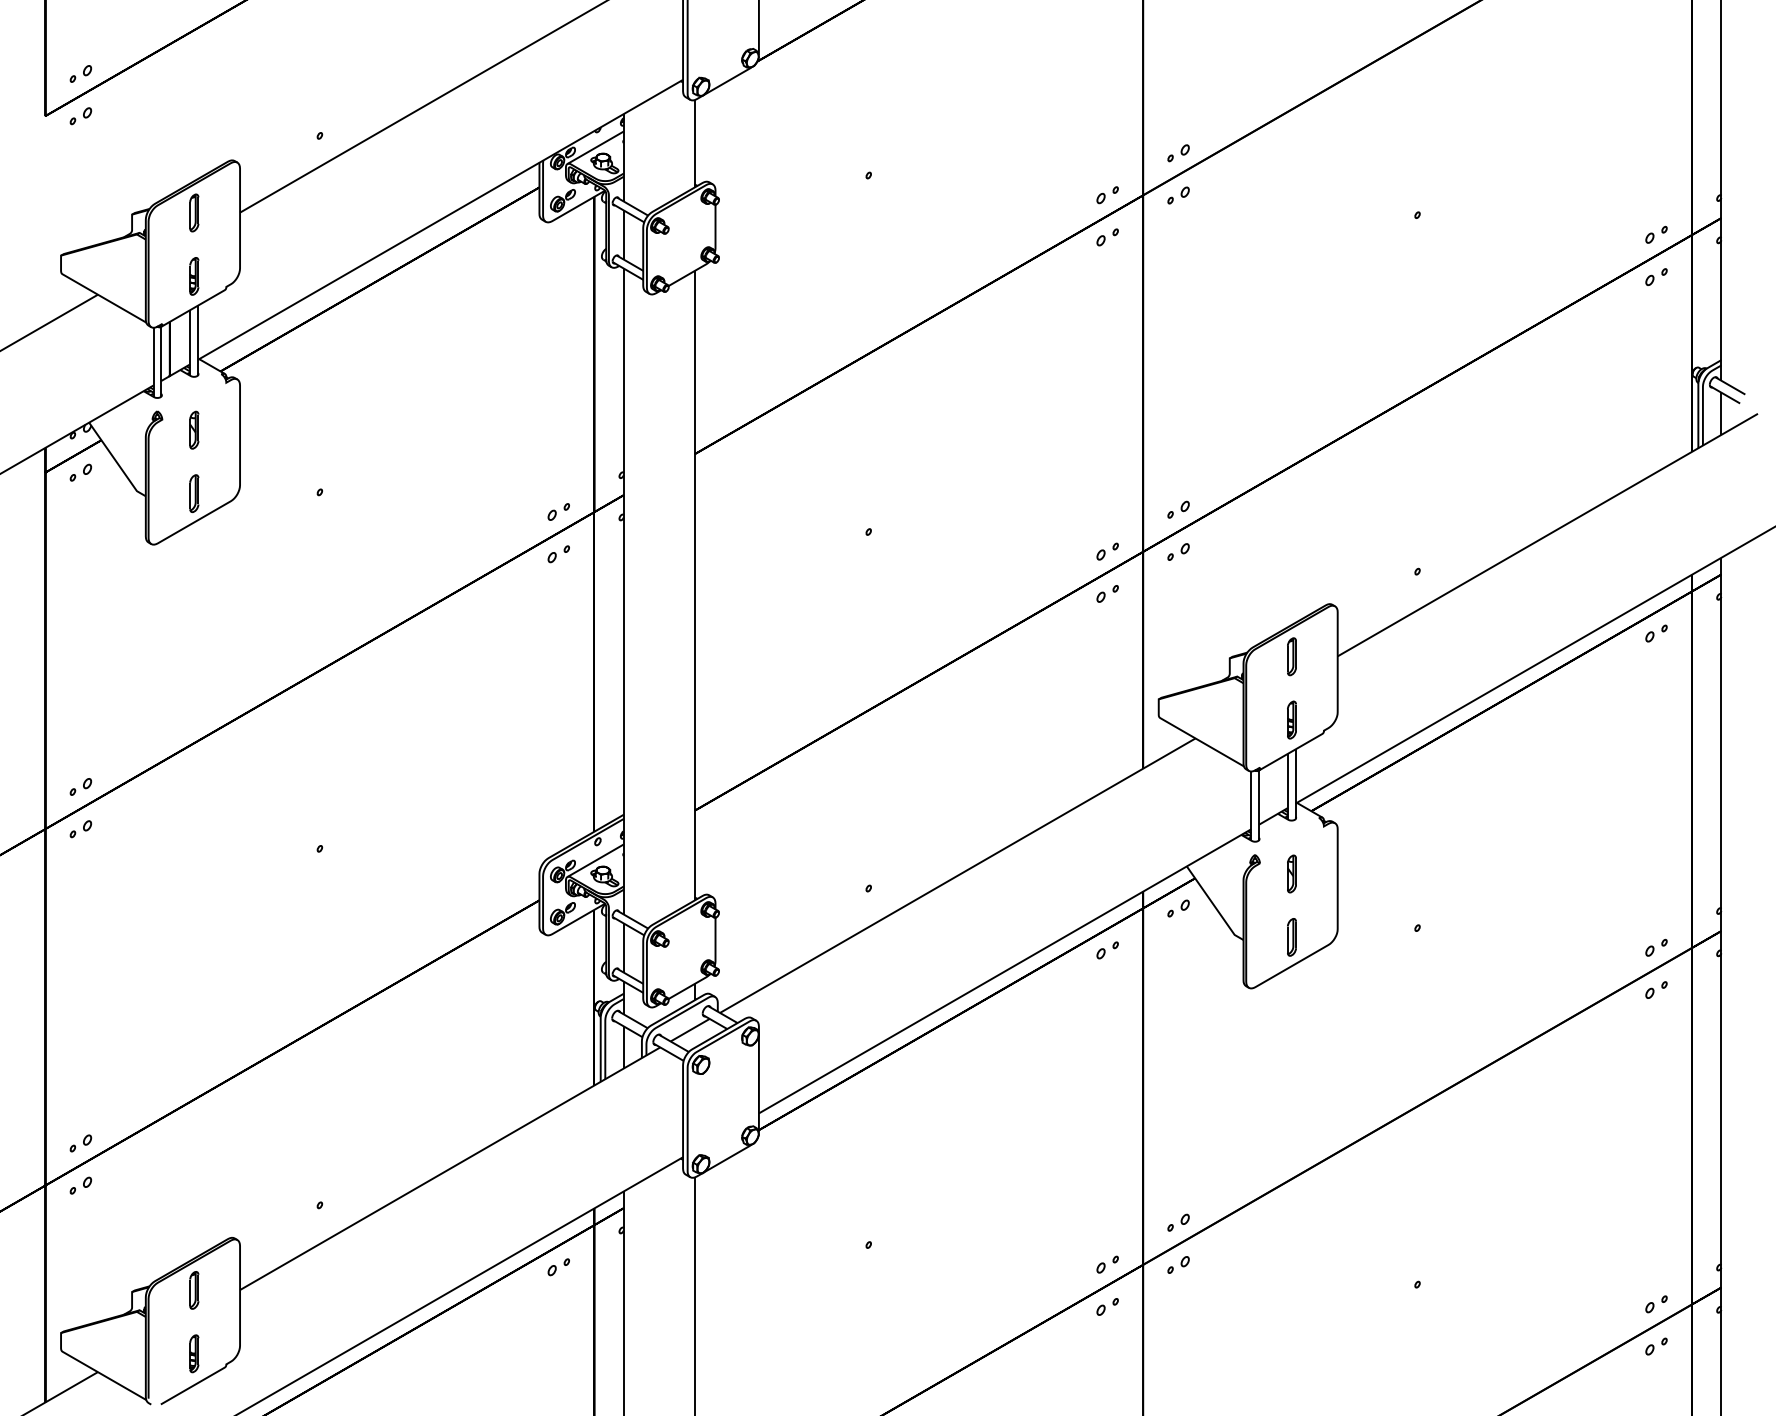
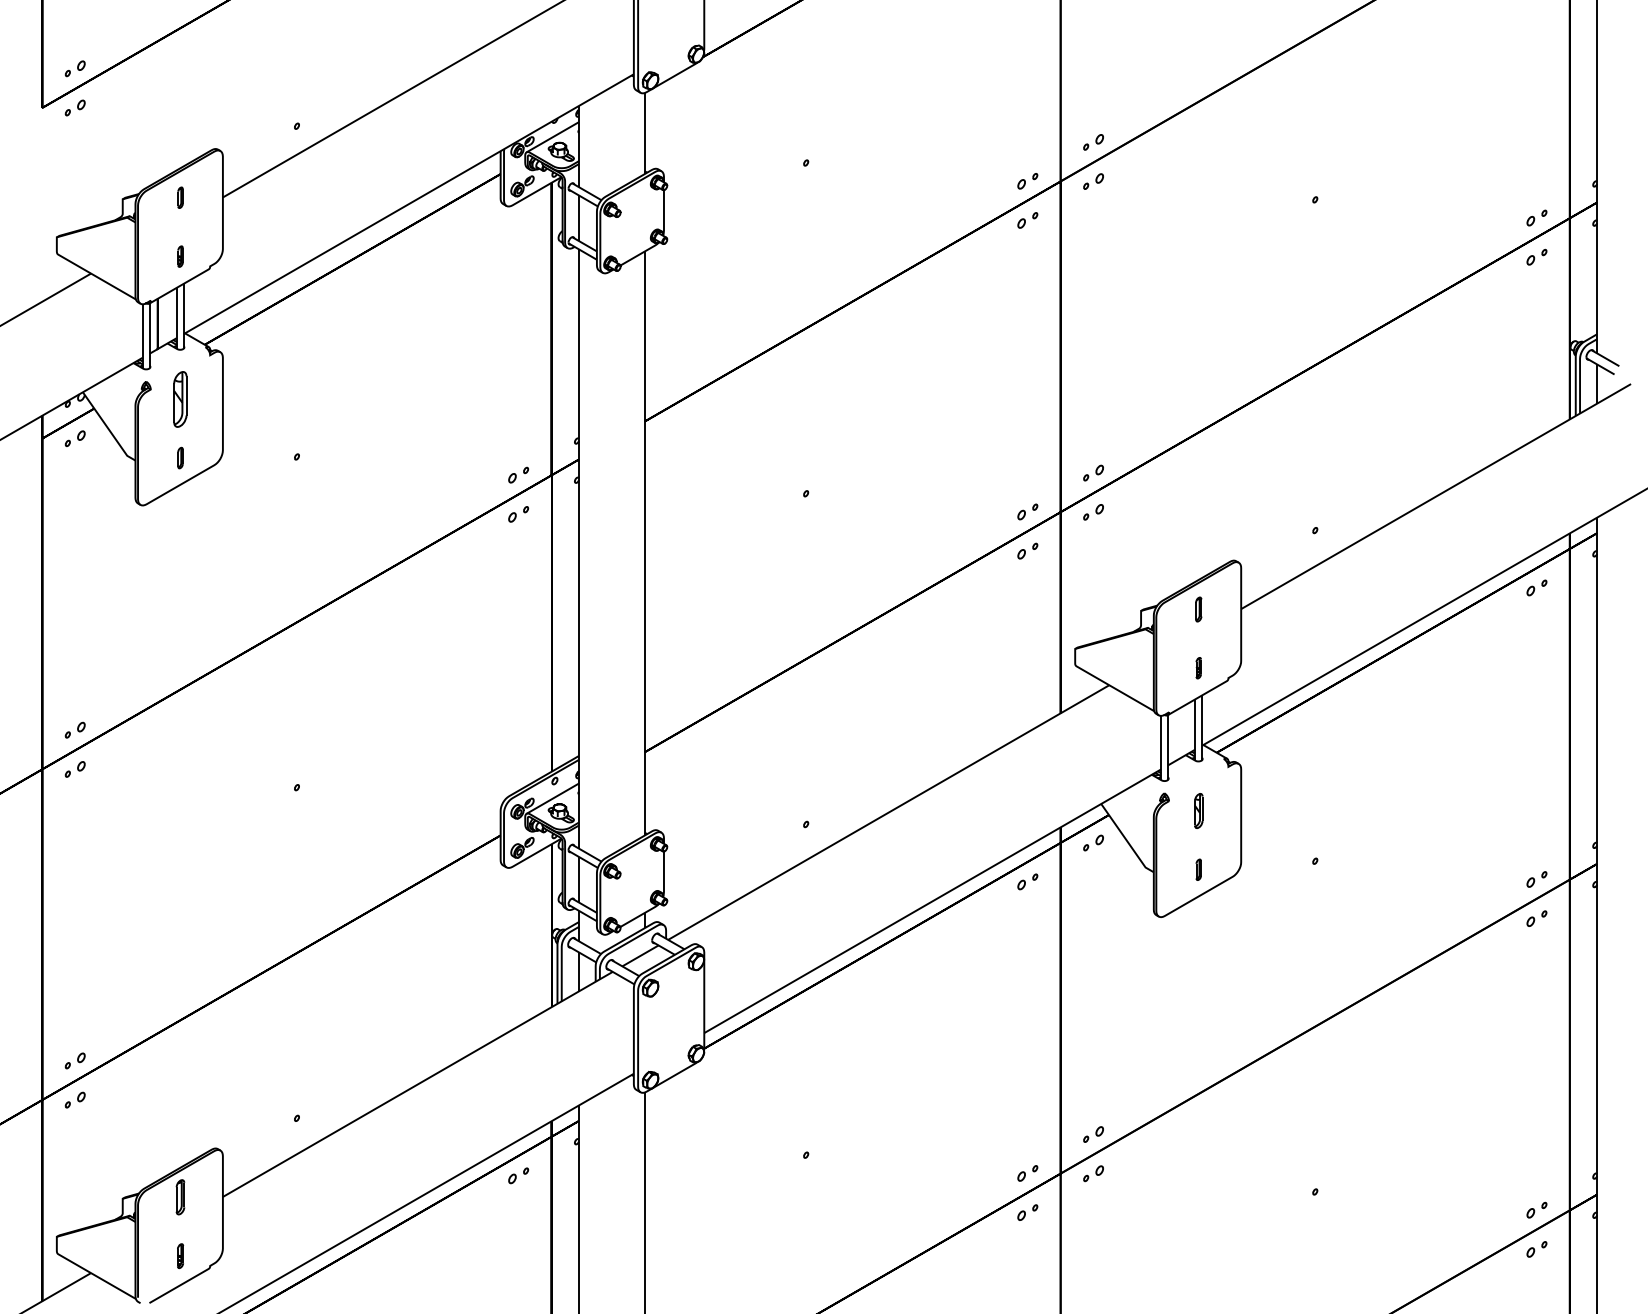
part: (194, 212) -> (180, 197), size x0.6
part: (194, 276) -> (180, 256), size x0.6
part: (194, 429) -> (180, 398), size x1.6
part: (194, 493) -> (180, 458), size x0.6
part: (1291, 656) -> (1198, 609), size x0.7
part: (1291, 719) -> (1198, 667), size x0.6
part: (1291, 937) -> (1198, 869), size x0.6
part: (194, 1353) -> (180, 1255), size x0.7

